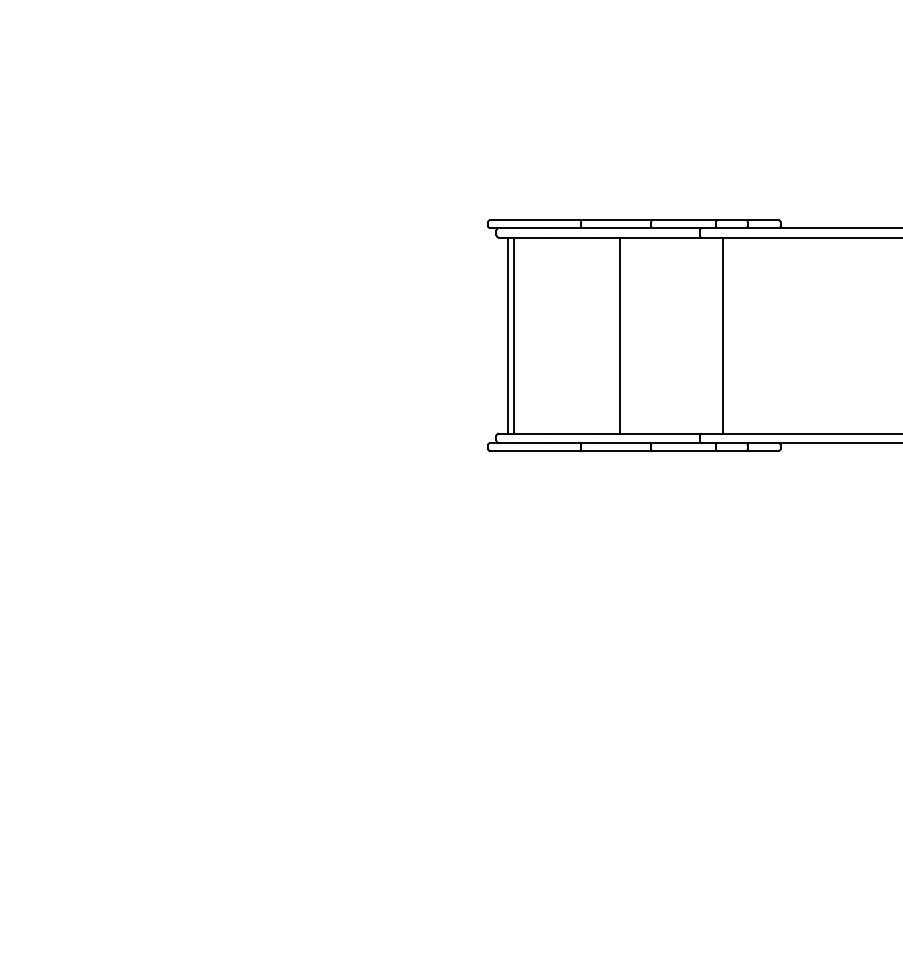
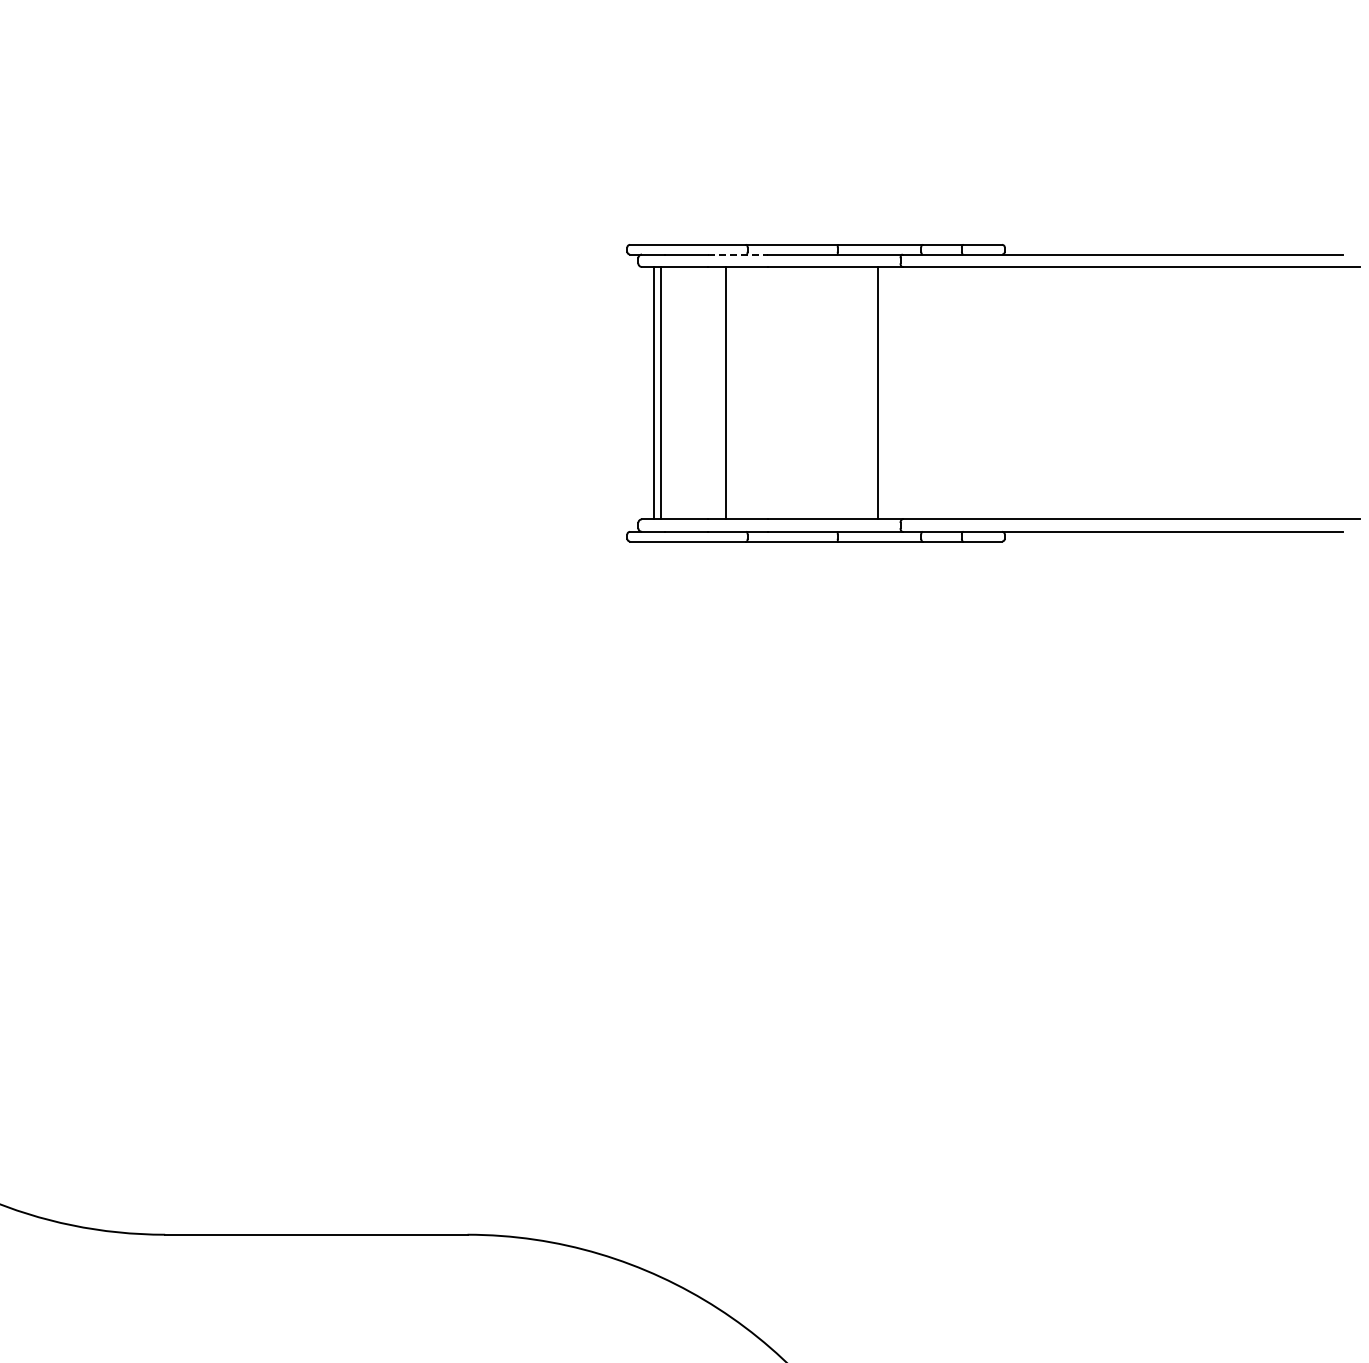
line: (574, 227) -> (738, 254), solid -> dashed
line: (619, 335) -> (726, 393), moved
line: (722, 335) -> (877, 393), moved

